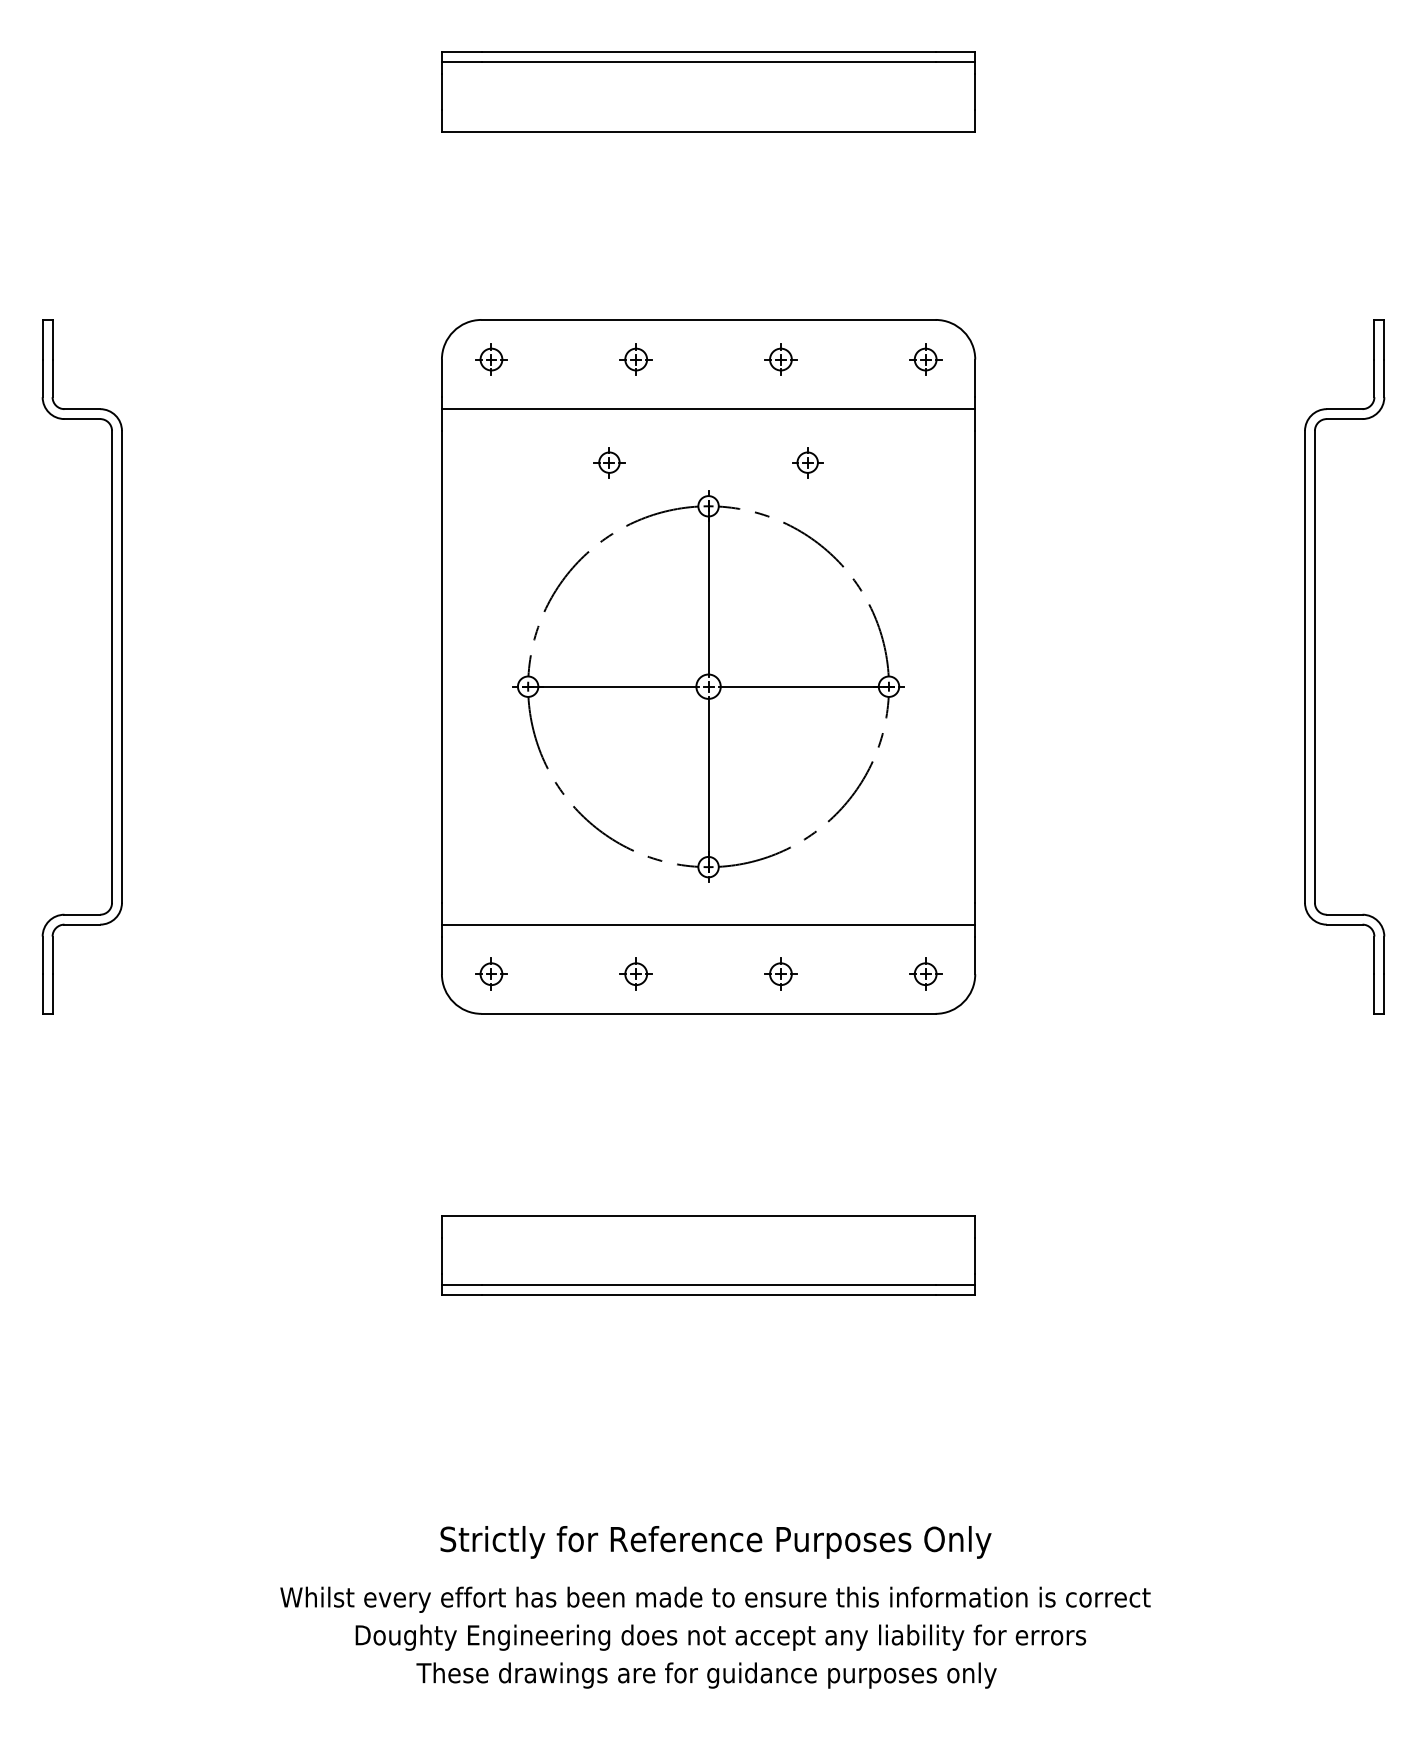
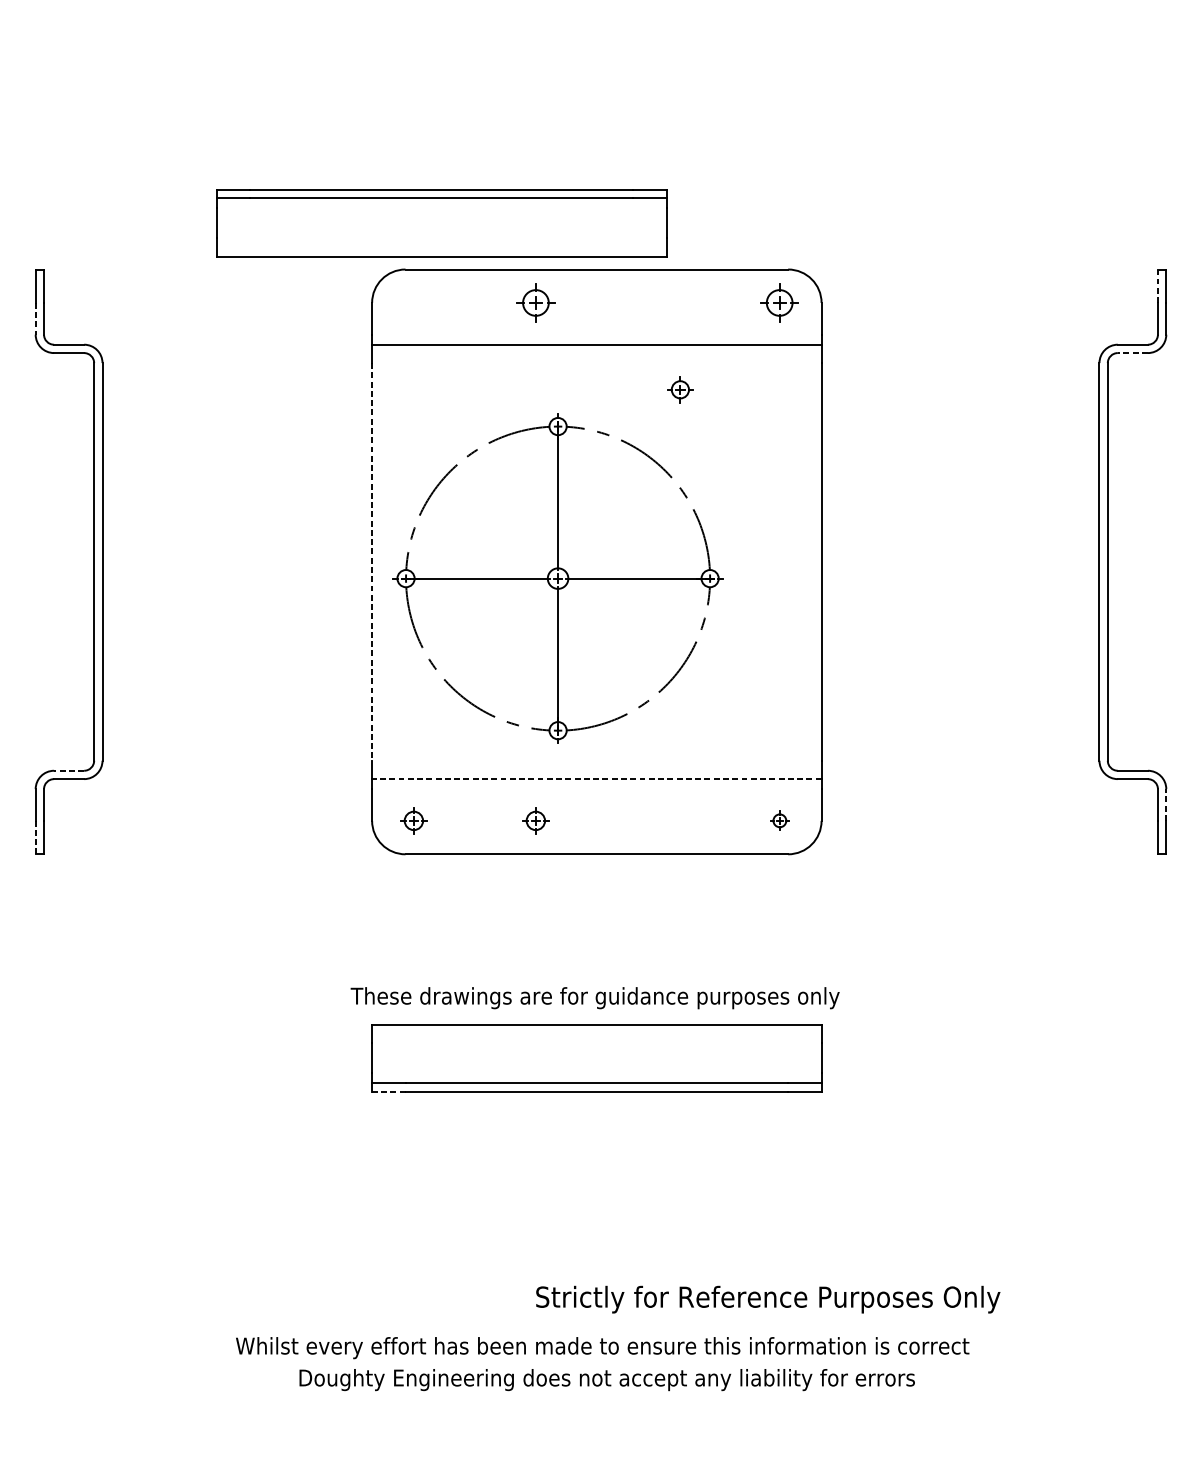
part: (708, 91) -> (441, 222), moved
line: (1374, 339) -> (1158, 286), solid -> dashed
part: (491, 359) -> (413, 302), removed
part: (635, 359) -> (535, 302), size x1.4
part: (780, 359) -> (657, 302), removed
part: (925, 359) -> (779, 302), size x1.4
line: (42, 378) -> (35, 318), solid -> dashed
line: (1344, 419) -> (1132, 353), solid -> dashed
part: (609, 462) -> (513, 389), removed
line: (441, 666) -> (371, 561), solid -> dashed
part: (708, 686) -> (558, 578), moved
line: (82, 914) -> (69, 770), solid -> dashed
line: (708, 924) -> (596, 779), solid -> dashed
line: (1384, 955) -> (1166, 805), solid -> dashed
part: (780, 973) -> (657, 820), removed
part: (925, 973) -> (779, 820), size x0.7
line: (42, 994) -> (35, 837), solid -> dashed
line: (461, 1295) -> (388, 1091), solid -> dashed
text: (715, 1542) -> (767, 1299), moved
text: (706, 1675) -> (595, 998), moved

